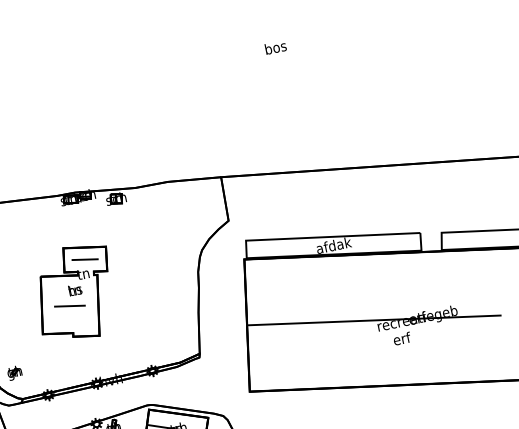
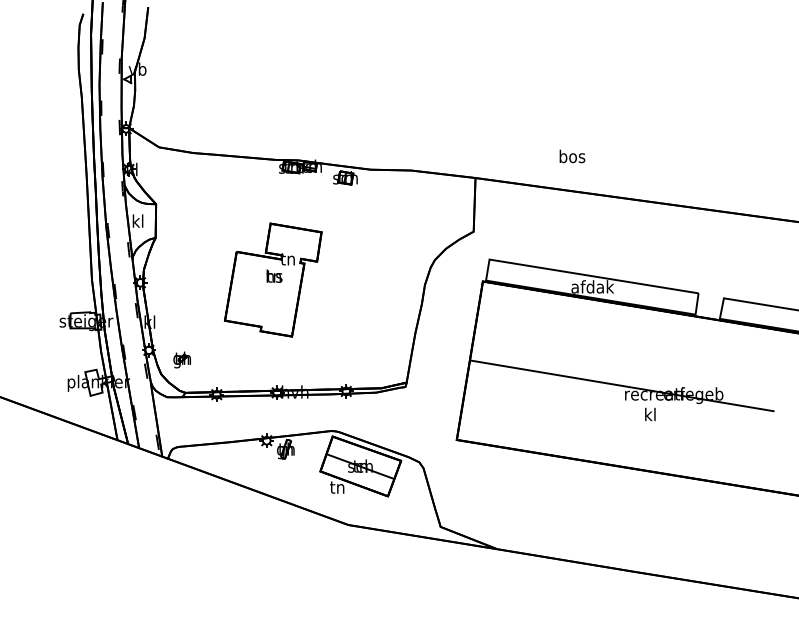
text: (275, 47) -> (572, 156), moved
line: (85, 259) -> (293, 242), removed
line: (69, 305) -> (263, 293), removed
text: (401, 338) -> (650, 414), erf -> kl

